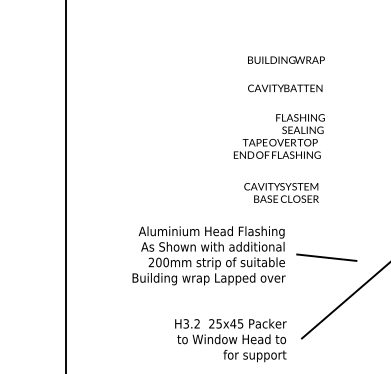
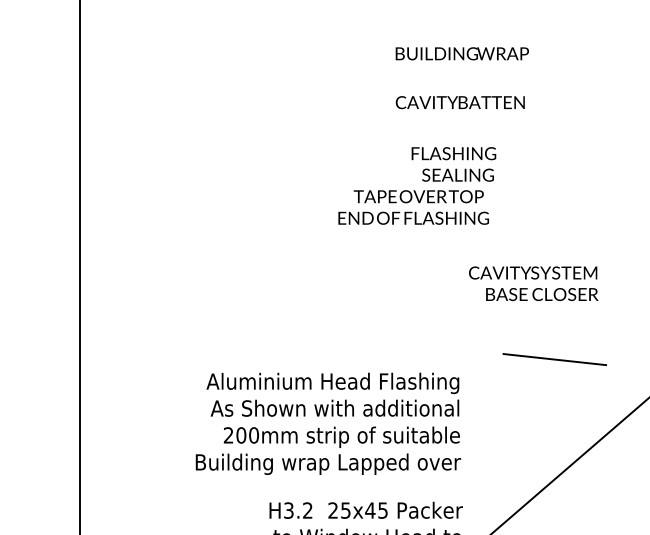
text: (278, 136) -> (415, 185), moved
text: (281, 192) -> (533, 282), moved
text: (208, 255) -> (327, 423), moved
line: (326, 257) -> (554, 359), moved

